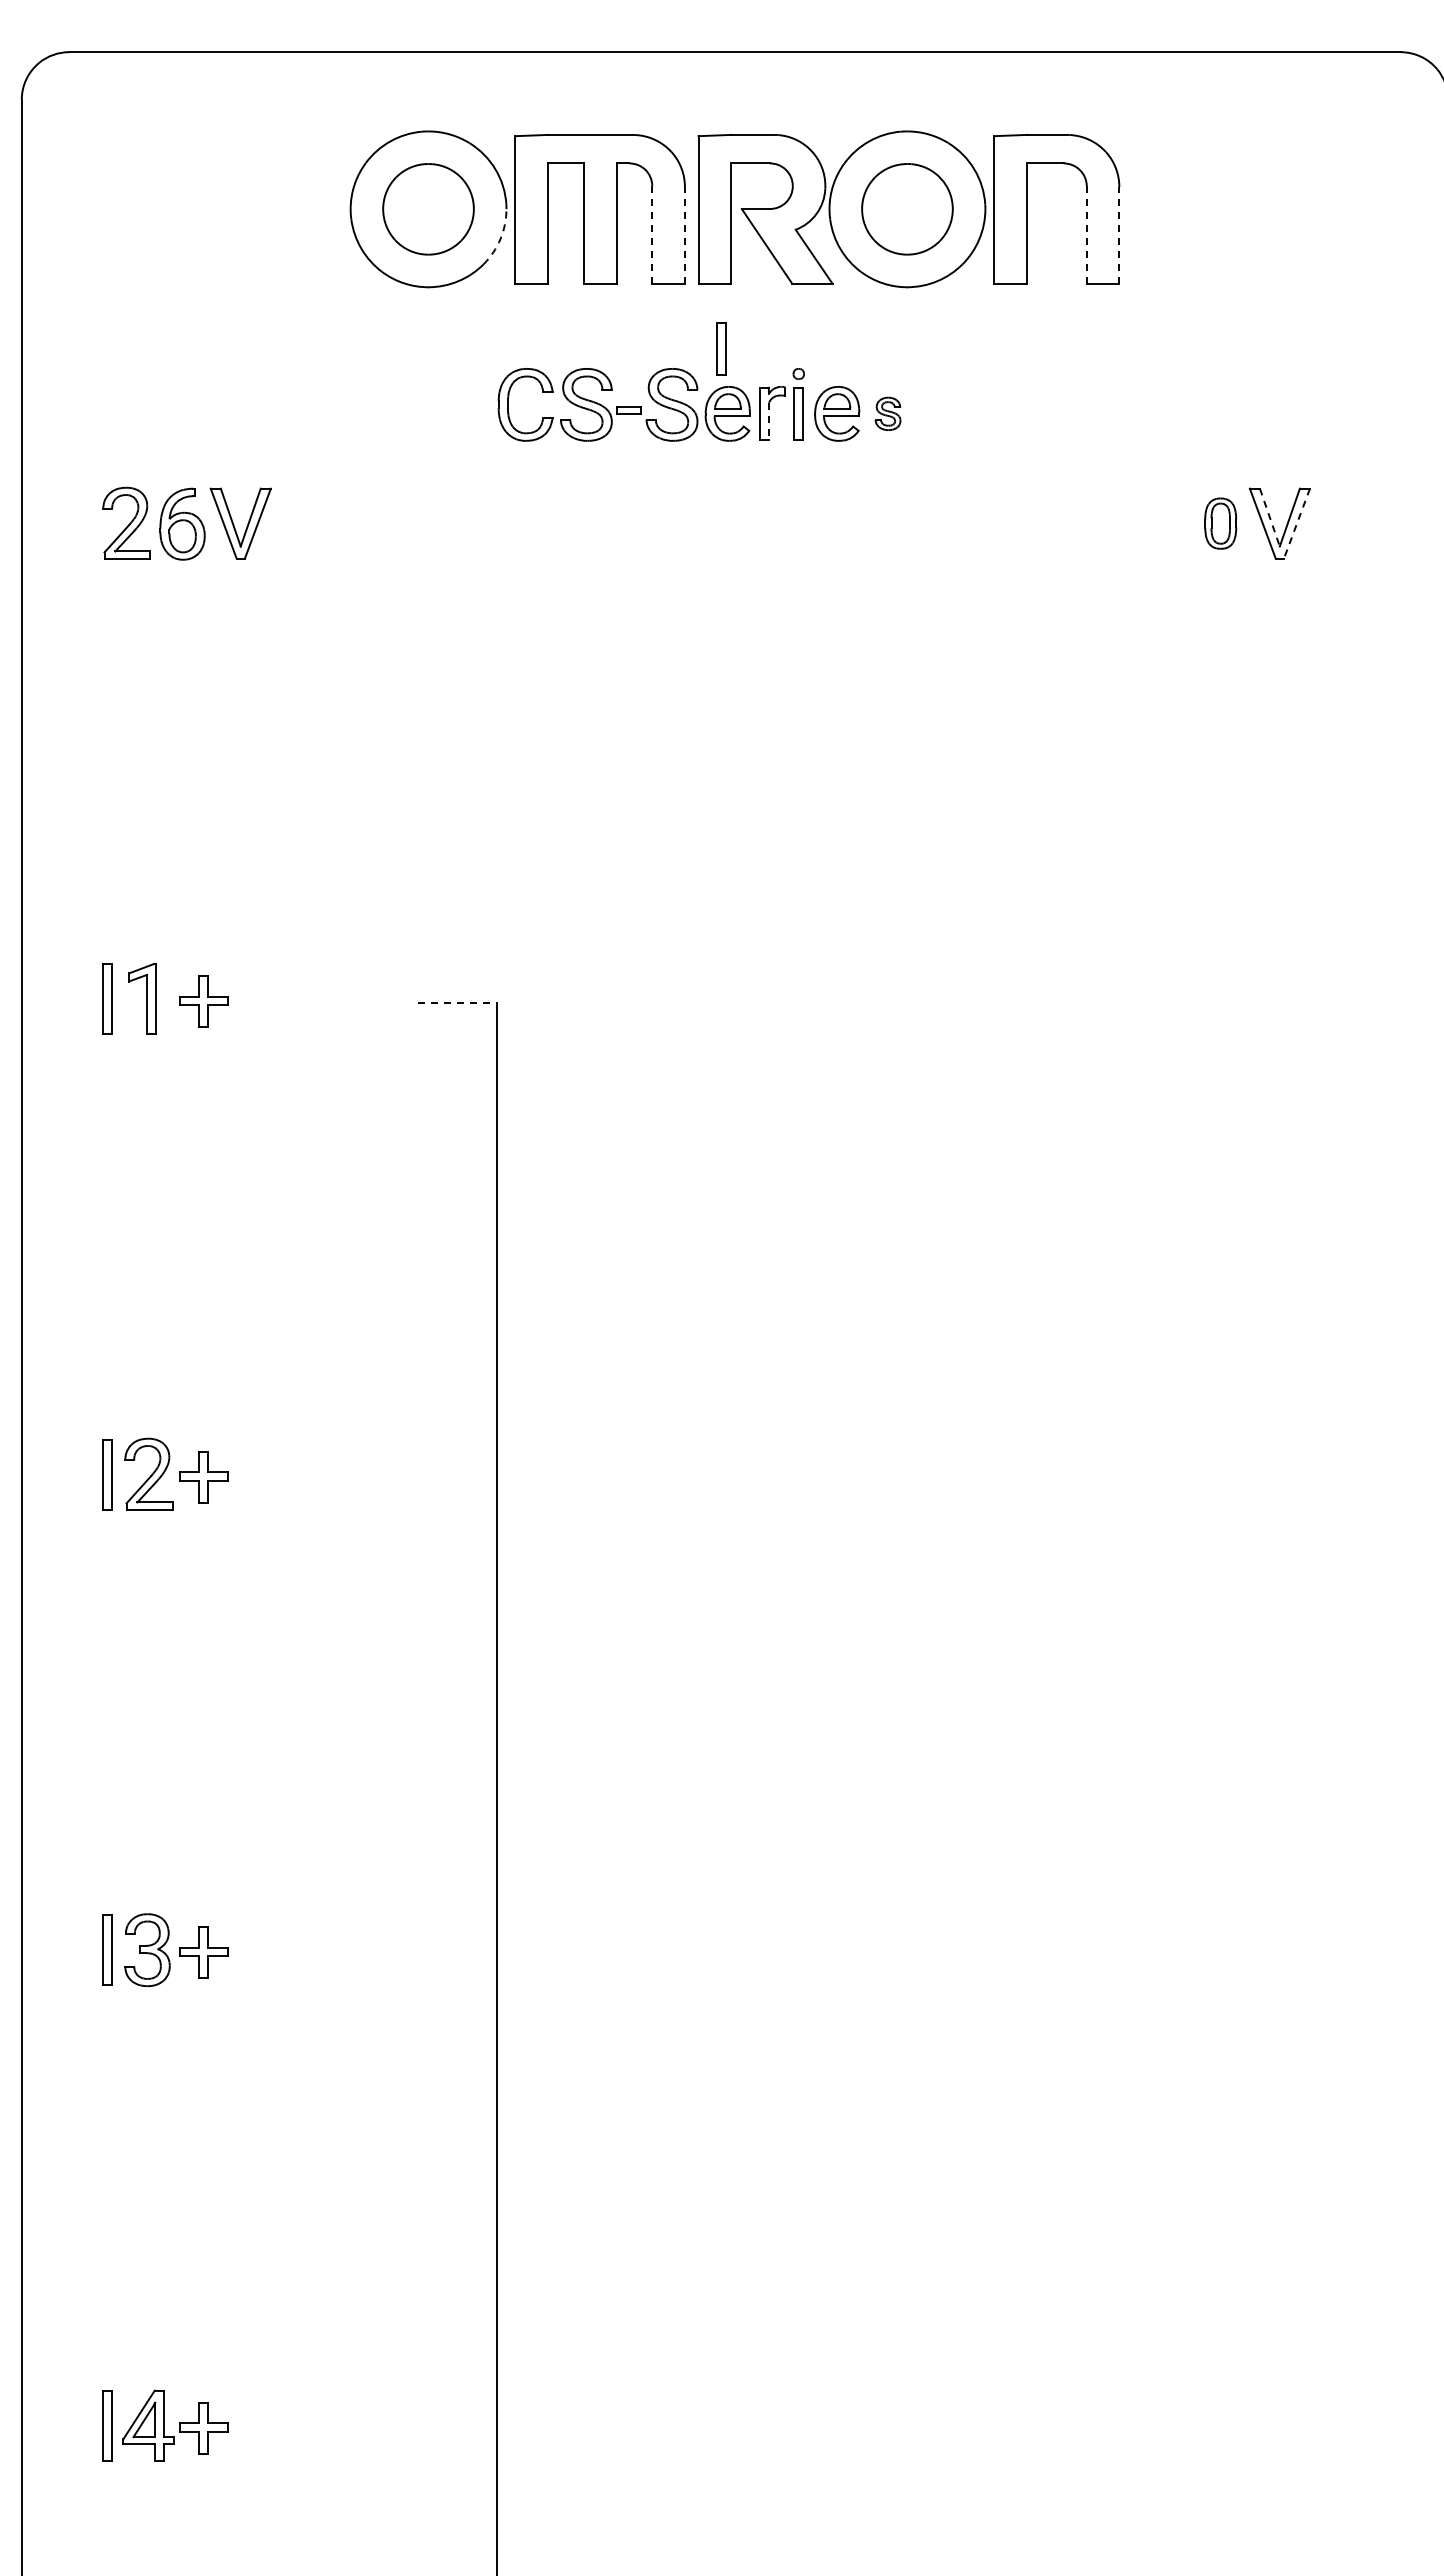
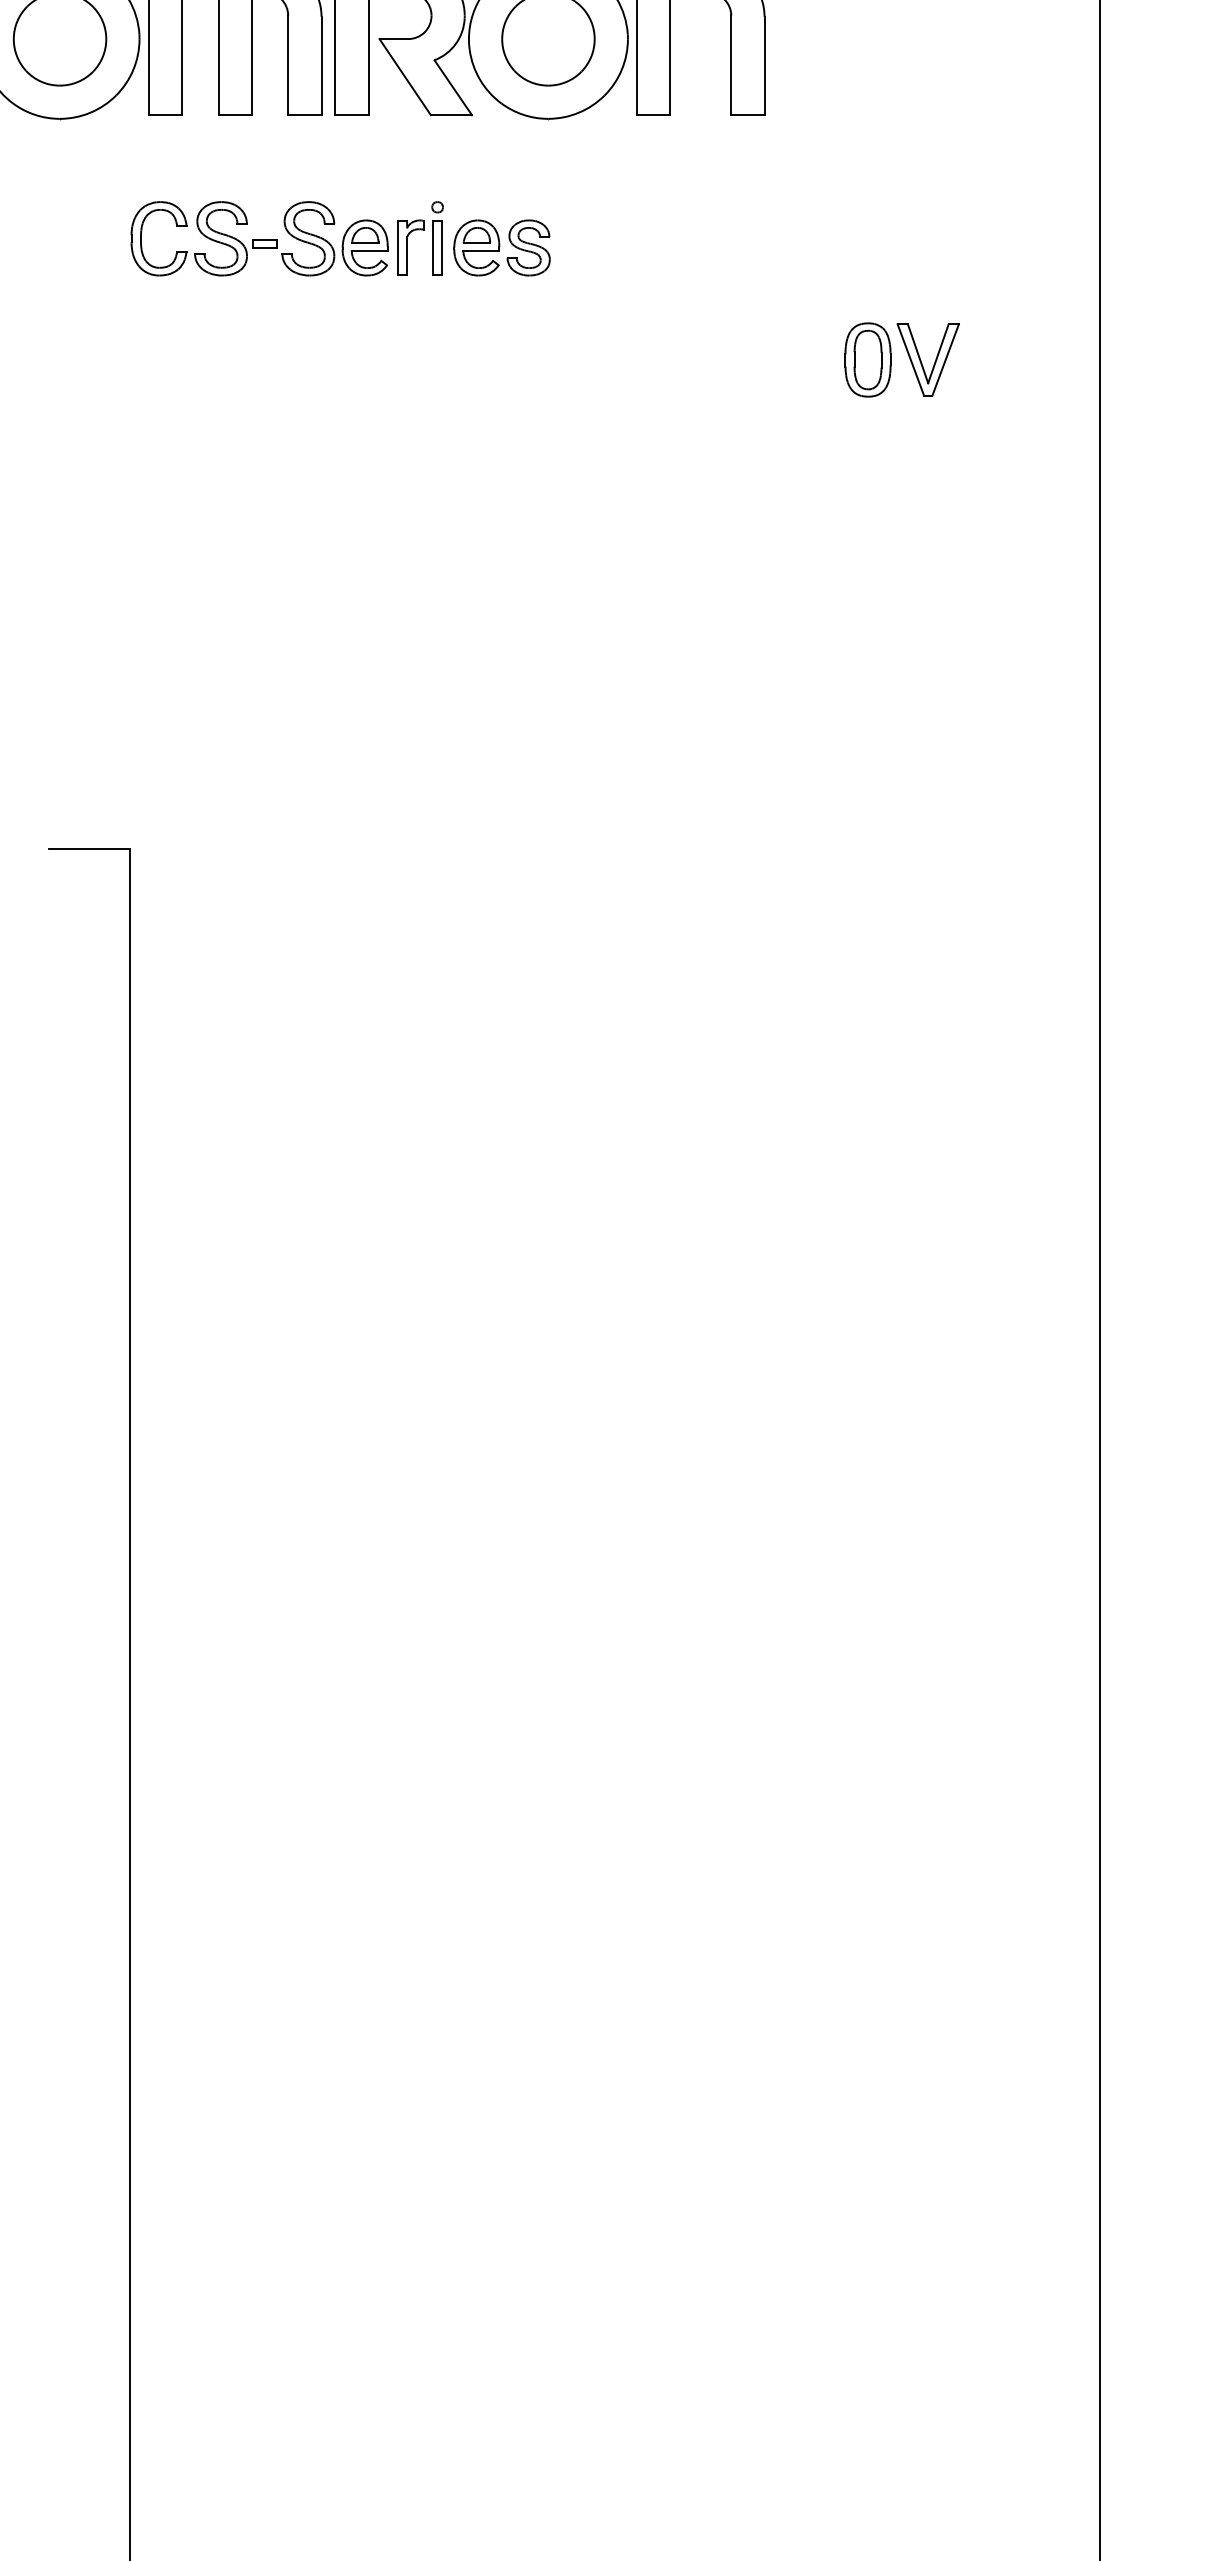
line: (652, 234) -> (288, 65), dashed -> solid
line: (684, 234) -> (321, 65), dashed -> solid
line: (1086, 234) -> (731, 65), dashed -> solid
line: (1119, 234) -> (764, 65), dashed -> solid
arc: (500, 239) -> (133, 70), dashed -> solid
part: (721, 348) -> (358, 181), removed
part: (887, 413) -> (528, 247), size x1.67
line: (769, 421) -> (407, 255), dashed -> solid
line: (1269, 517) -> (917, 353), dashed -> solid
part: (1220, 523) -> (867, 359), size x1.43
line: (1296, 524) -> (945, 360), dashed -> solid
line: (457, 1003) -> (89, 849), dashed -> solid

